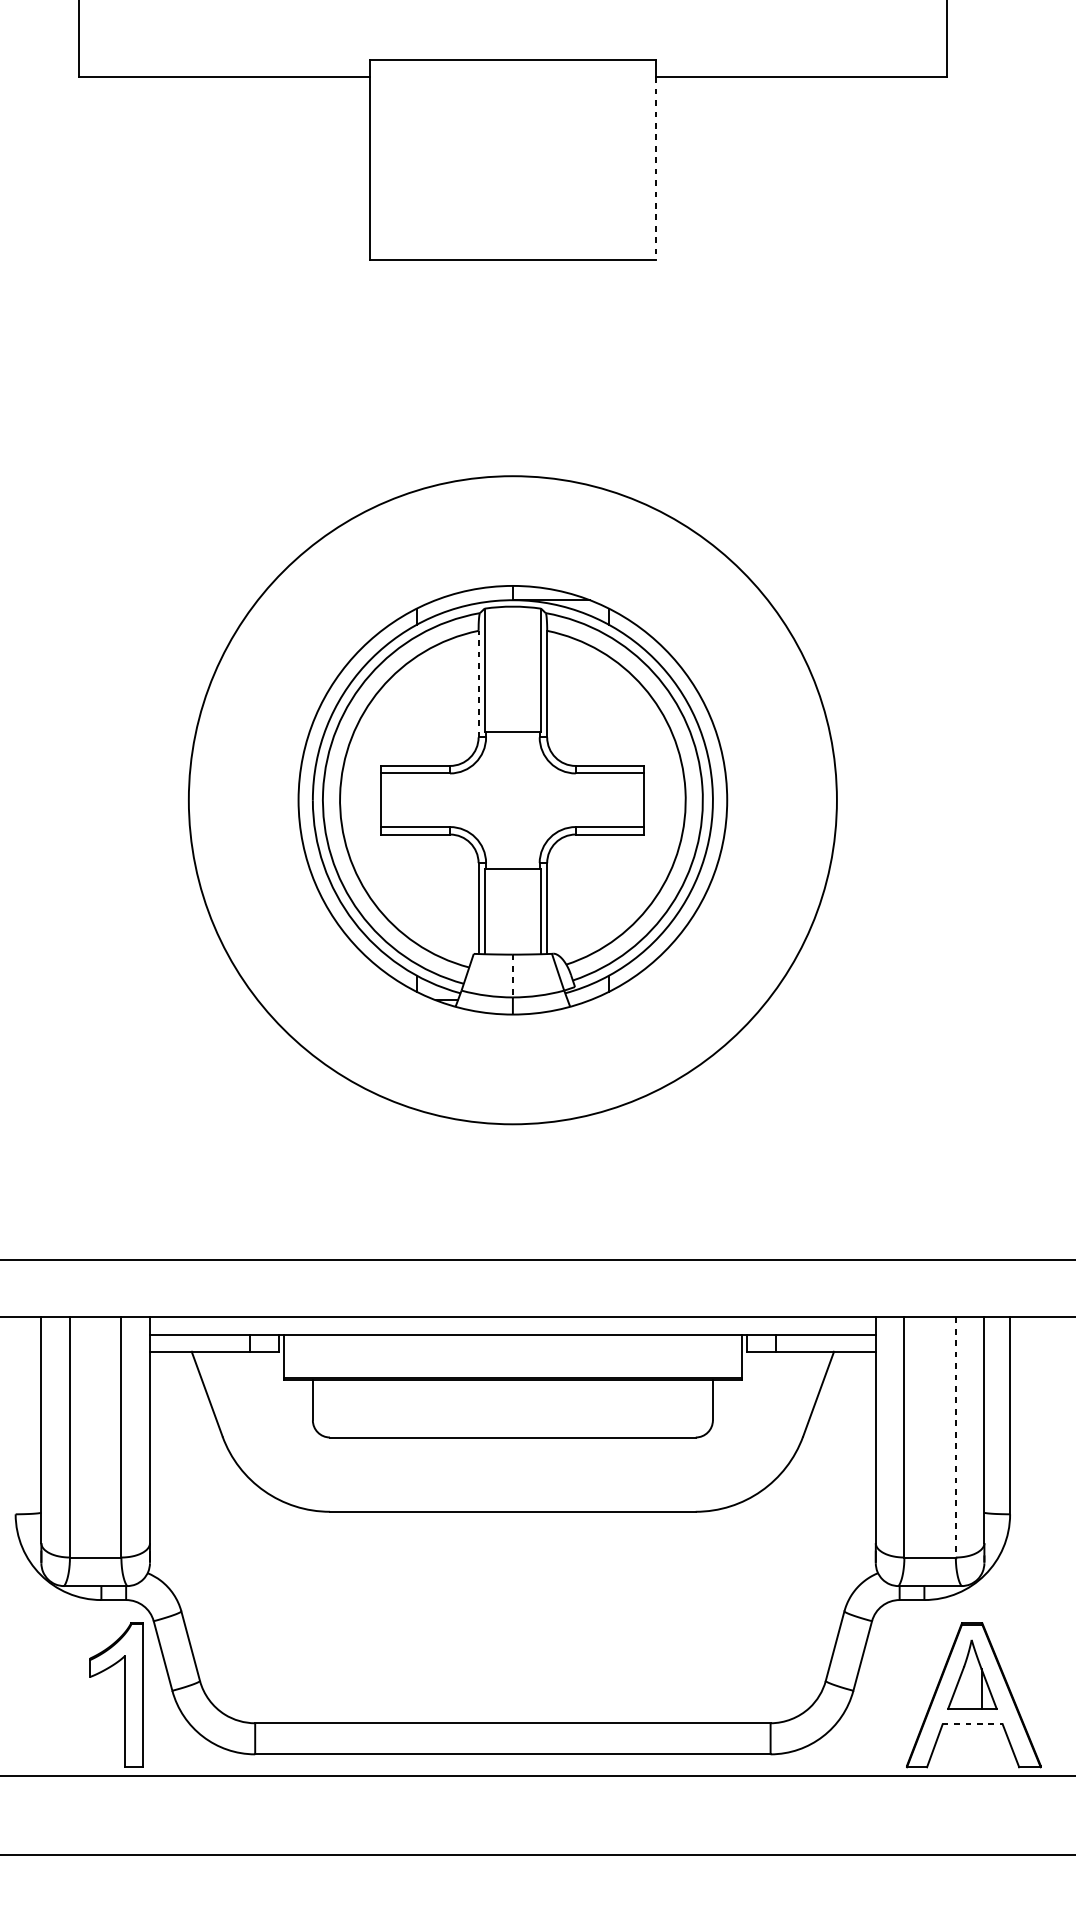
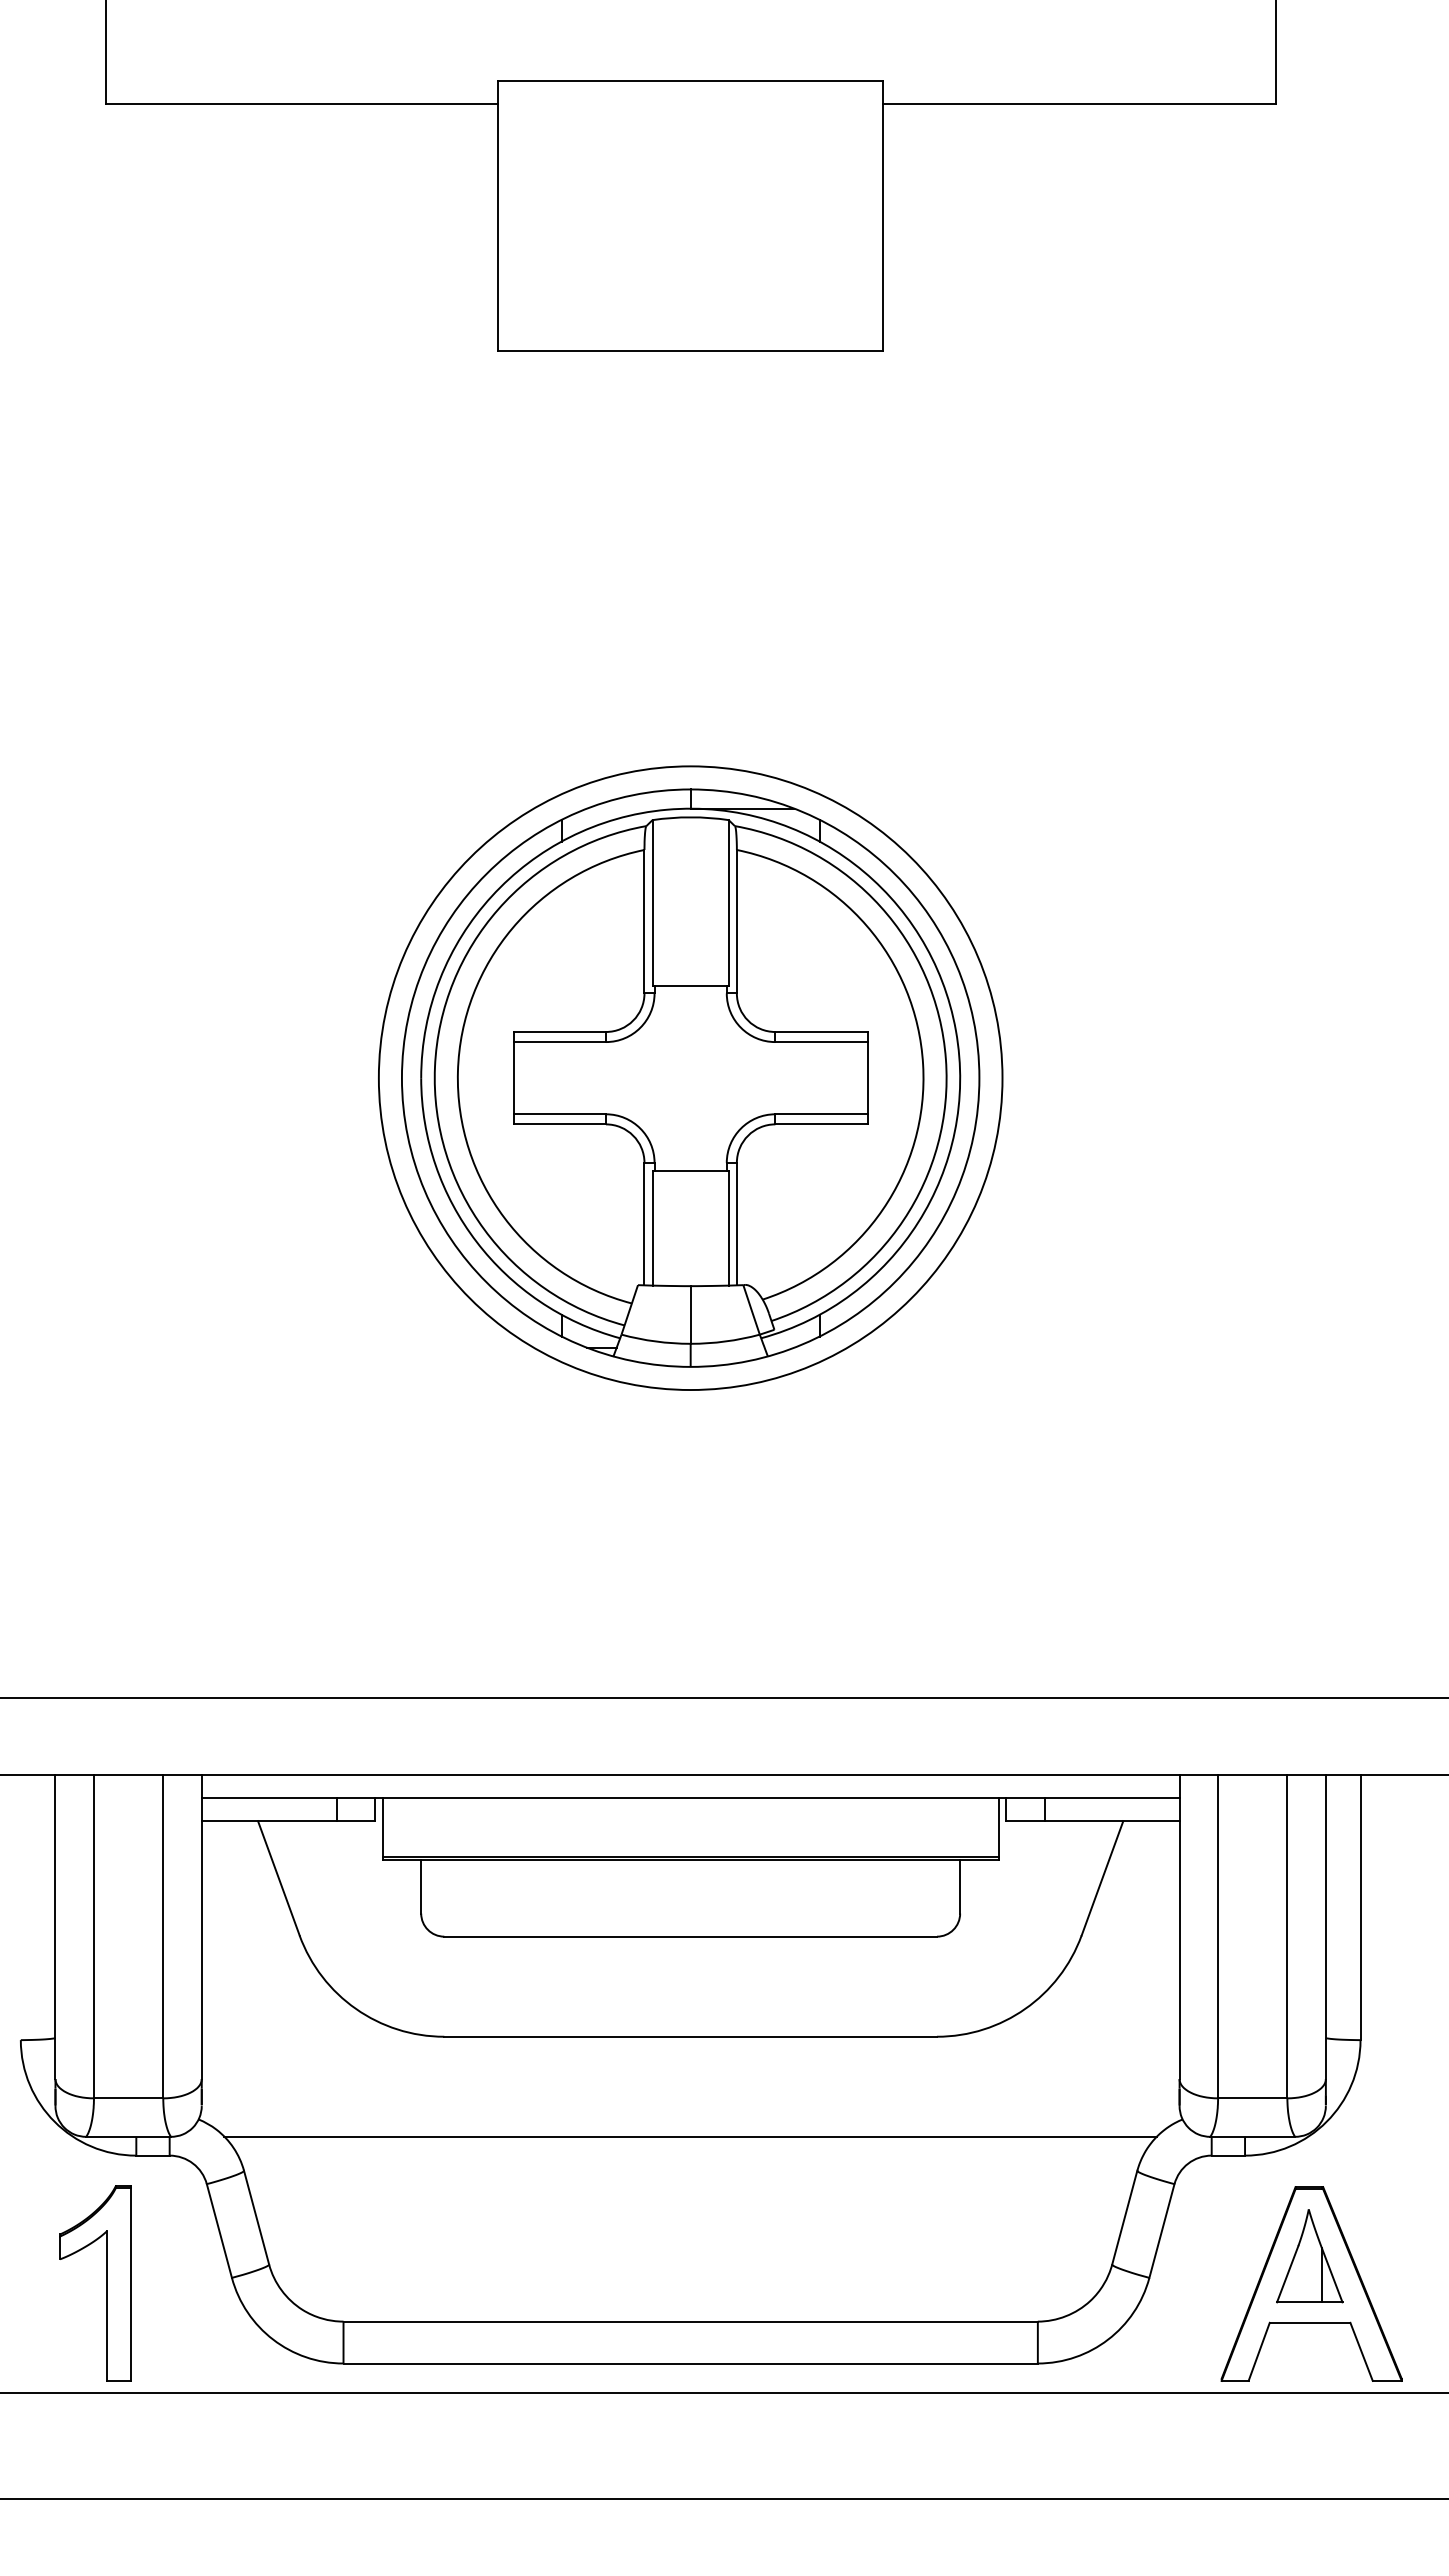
line: (656, 168) -> (883, 227), dashed -> solid
line: (478, 683) -> (644, 921), dashed -> solid
circle: (512, 800) -> (690, 1078), size x0.71
line: (512, 975) -> (690, 1314), dashed -> solid
line: (955, 1437) -> (1287, 1936), dashed -> solid
line: (512, 1585) -> (690, 2136), added
part: (124, 1694) -> (106, 2283), moved
line: (972, 1723) -> (1310, 2322), dashed -> solid

